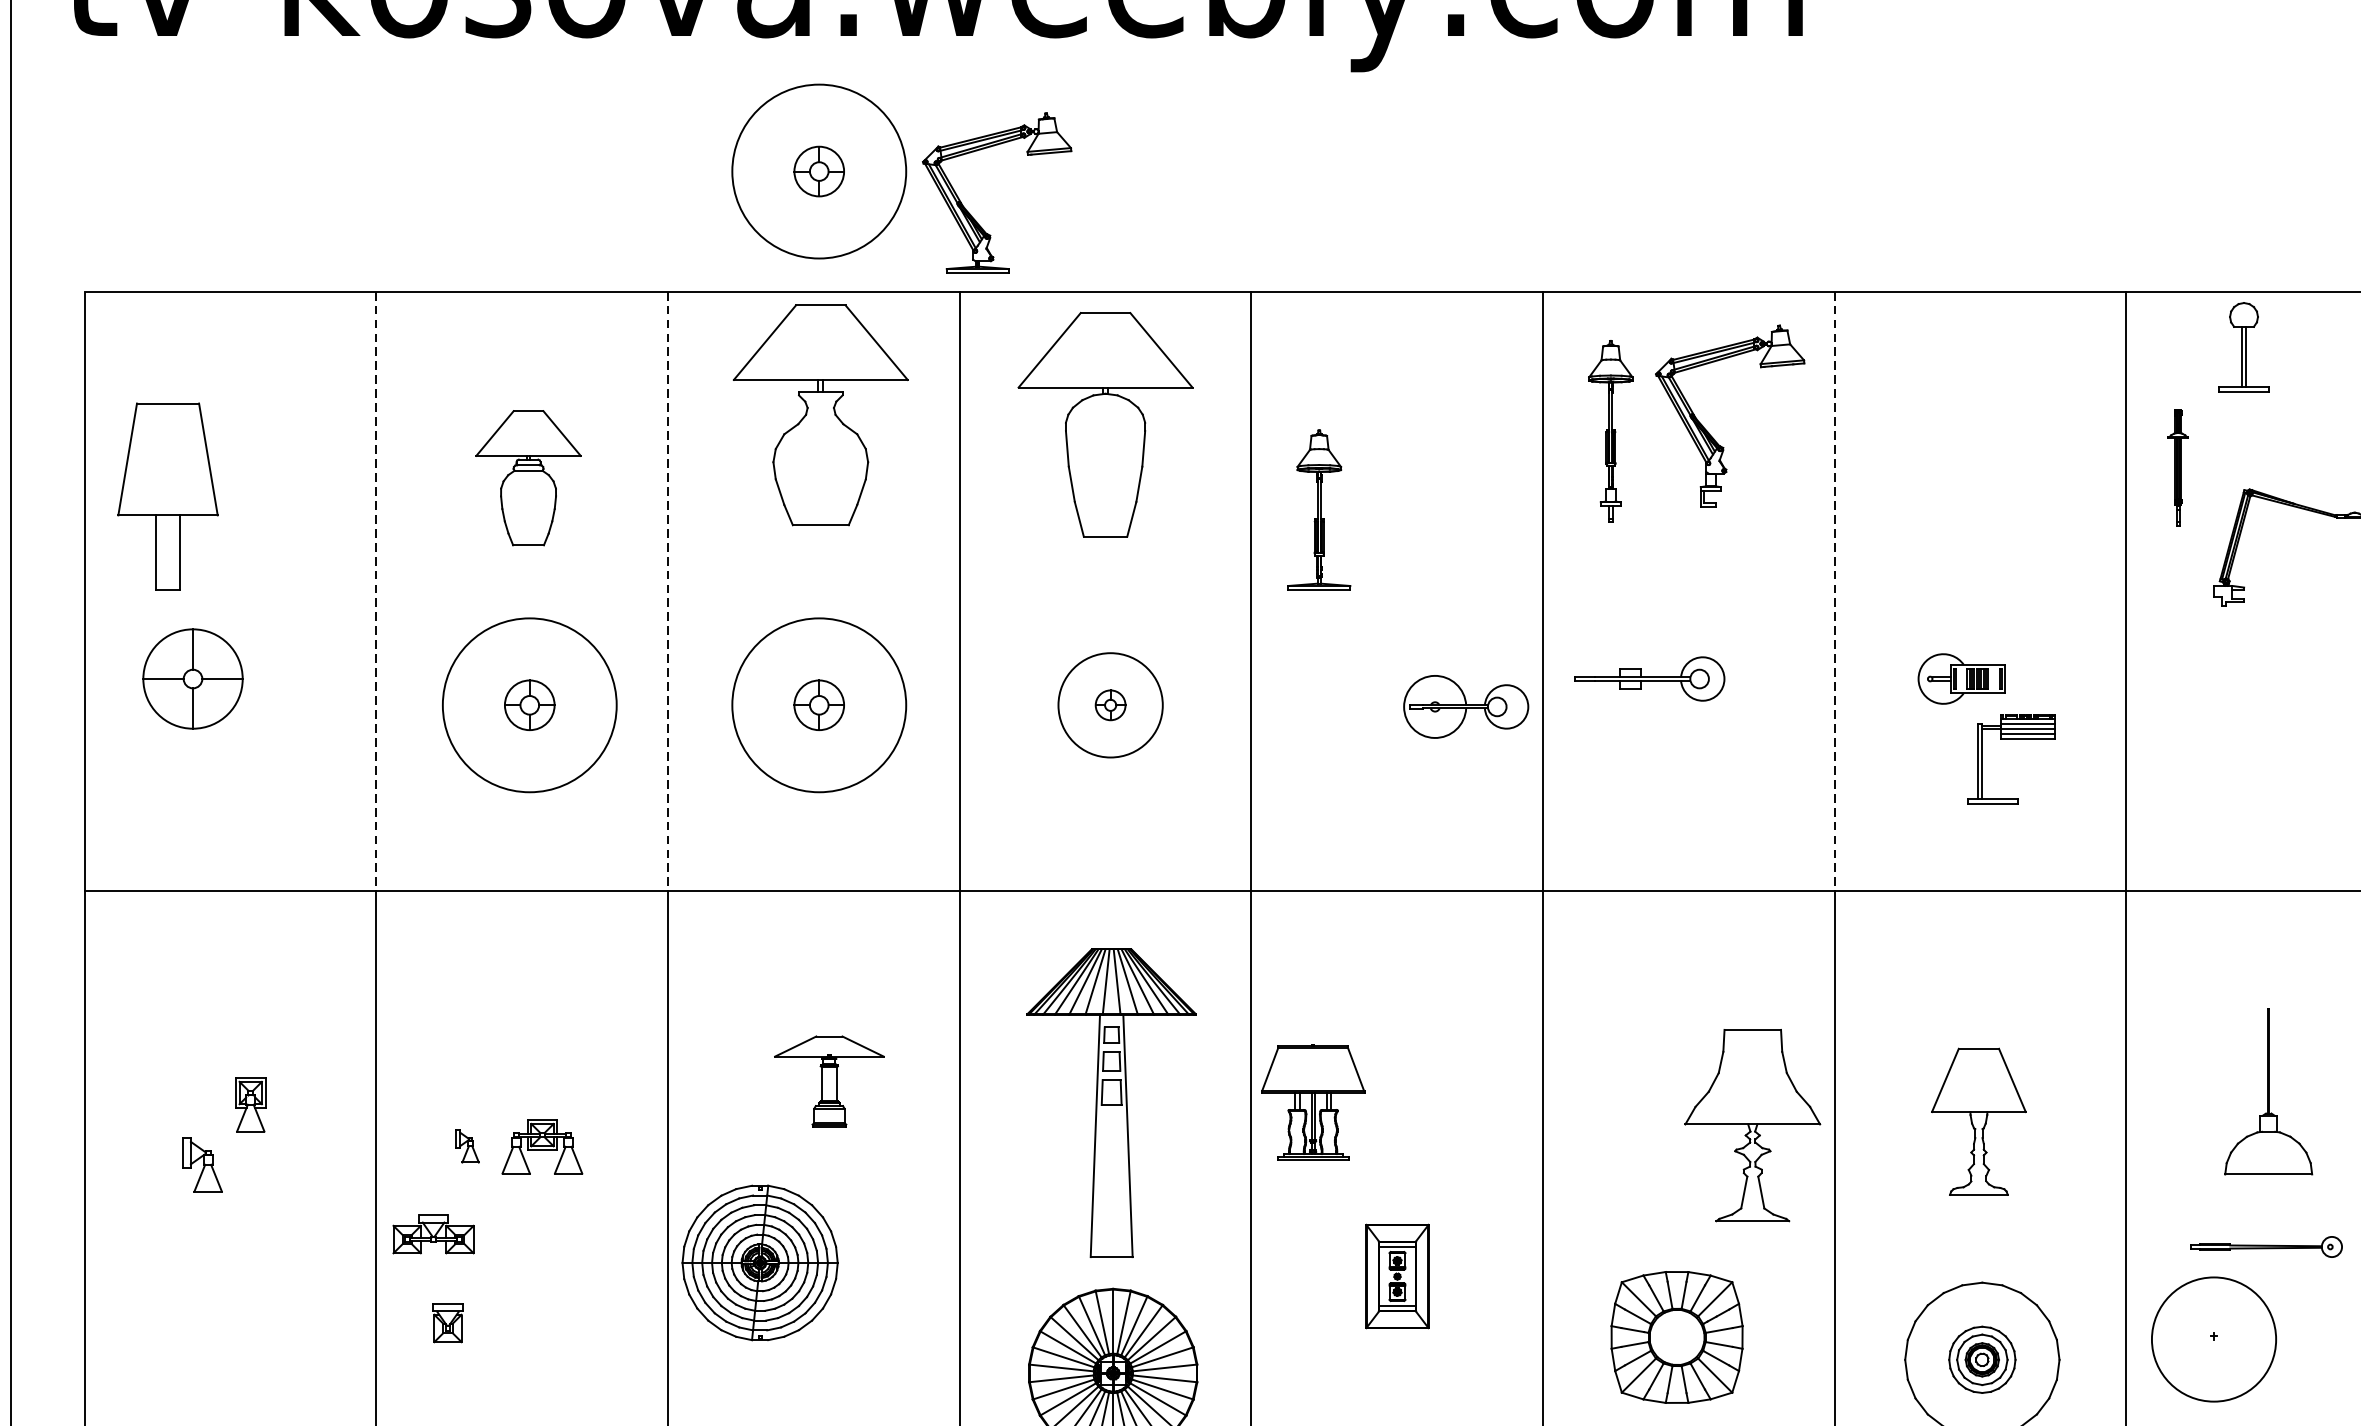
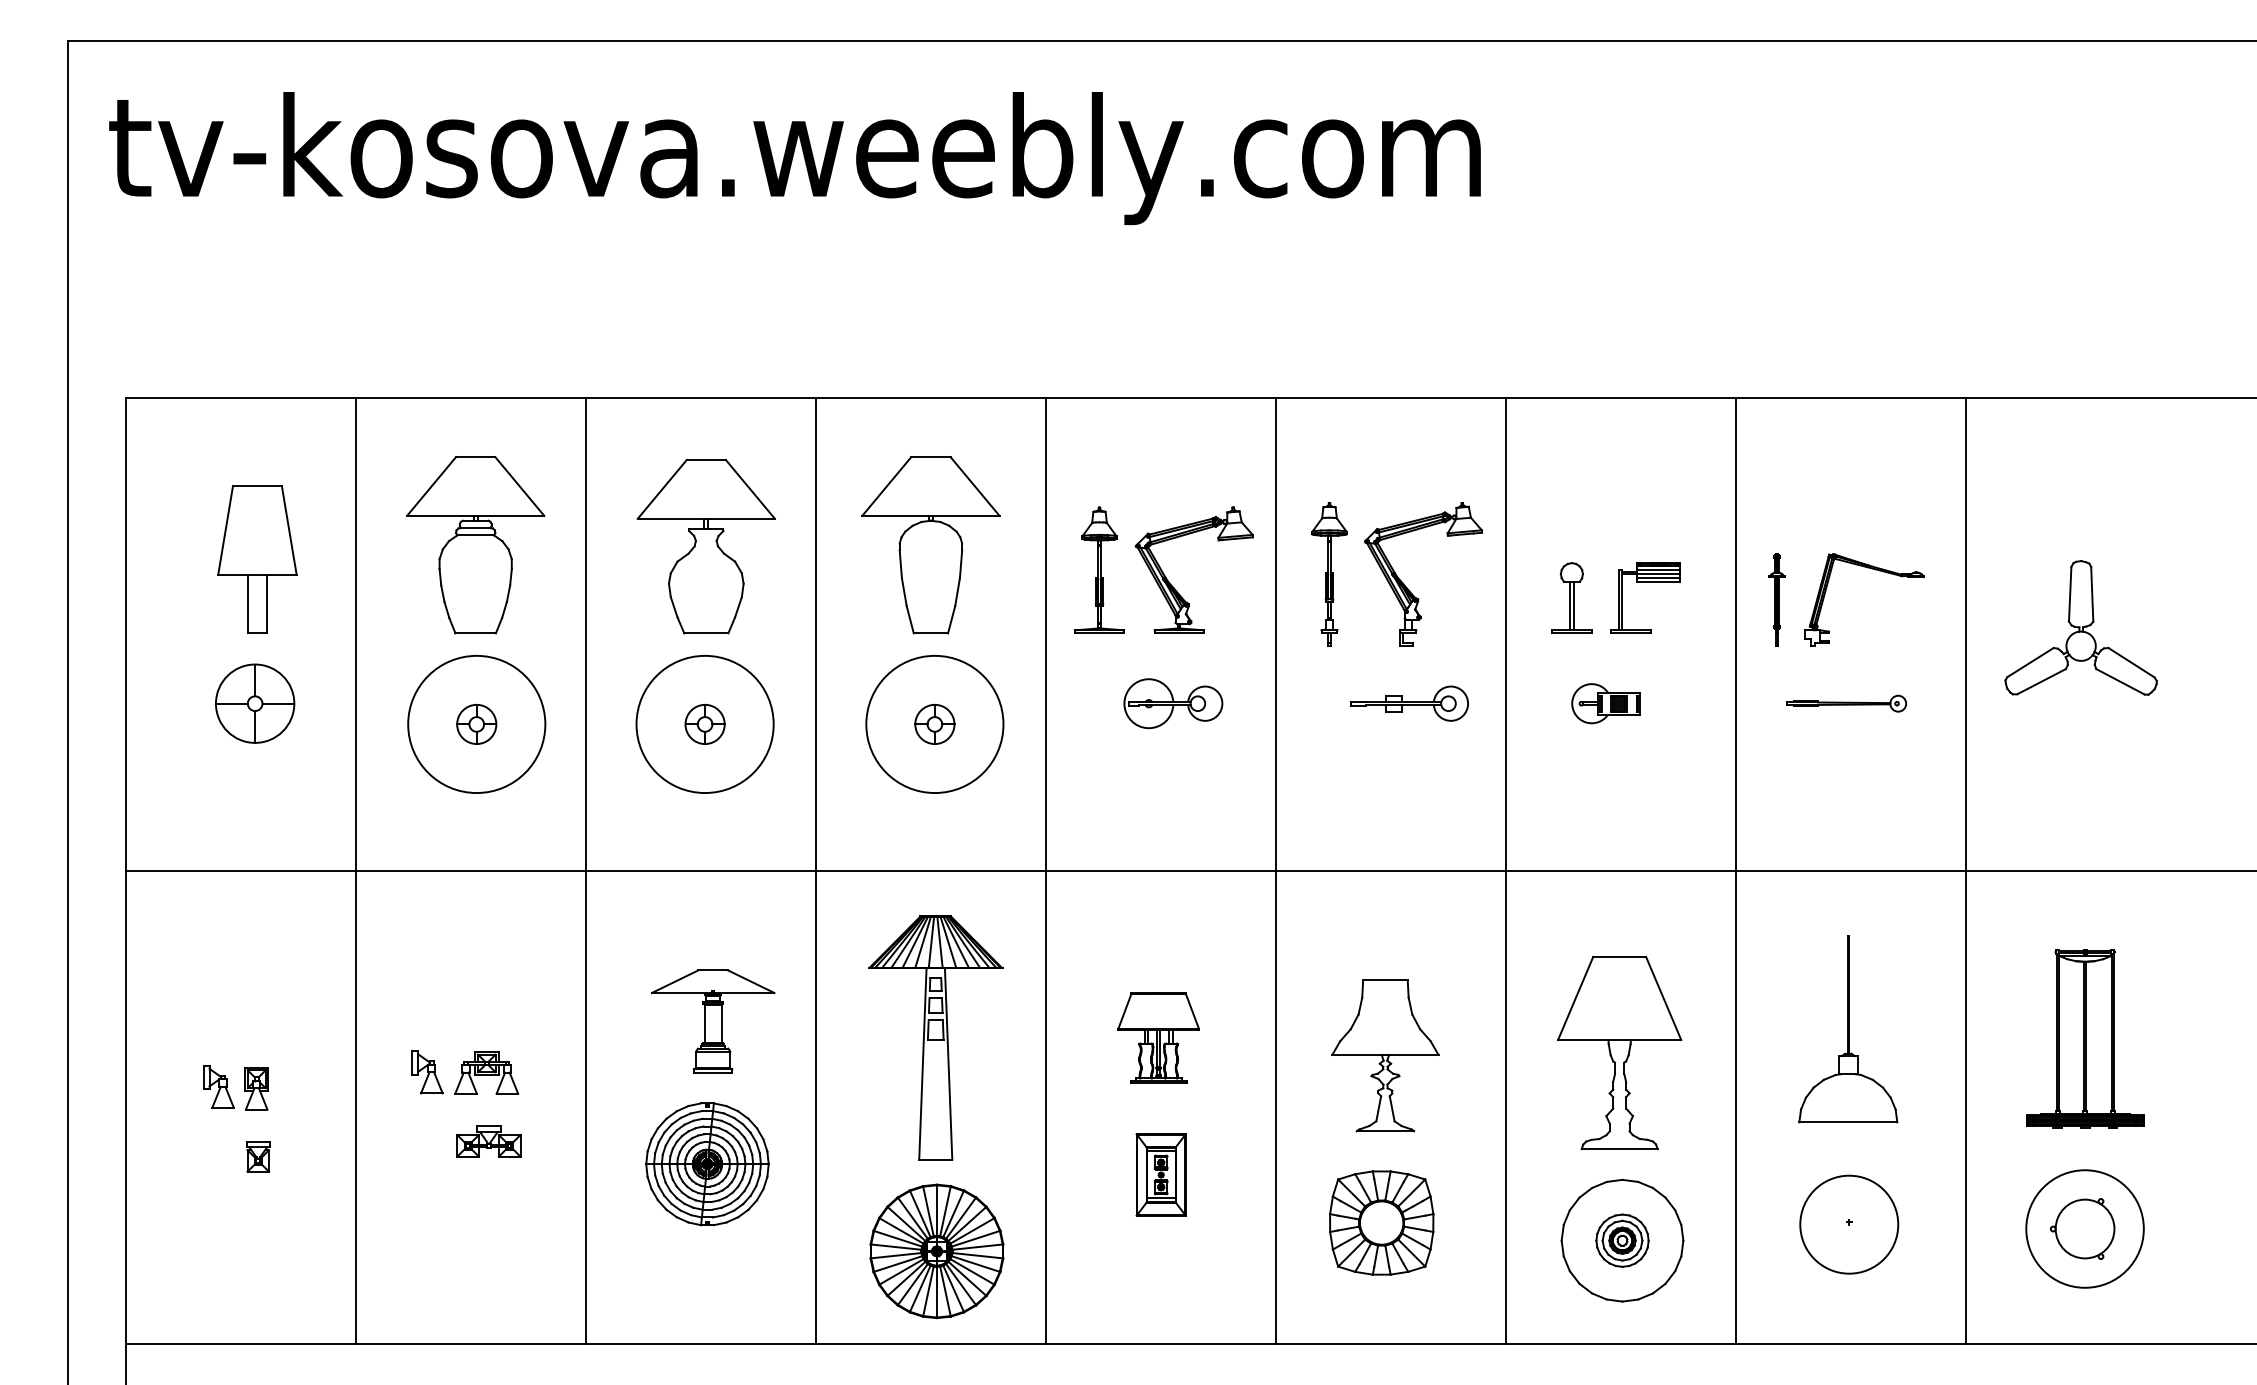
part: (818, 171) -> (704, 303), removed
part: (971, 214) -> (1174, 587), moved
part: (2243, 346) -> (1571, 597), moved
part: (819, 415) -> (705, 546), moved
part: (1105, 425) -> (930, 545), moved
part: (1610, 431) -> (1329, 574), moved
part: (1711, 434) -> (1408, 588), moved
part: (2177, 467) -> (1776, 599), moved
part: (528, 478) -> (475, 545), size x1.67
part: (168, 496) -> (257, 559), moved
line: (376, 592) -> (355, 635), dashed -> solid
line: (667, 592) -> (585, 635), dashed -> solid
line: (1834, 592) -> (1505, 635), dashed -> solid
part: (193, 678) -> (255, 703), moved
part: (1650, 678) -> (1409, 703), moved
part: (1110, 705) -> (934, 724), size x1.67
part: (1466, 706) -> (1173, 703), moved
part: (2011, 739) -> (1645, 582), moved
part: (828, 1081) -> (712, 1021), size x1.43
part: (2268, 1092) -> (1848, 1029), size x1.43
part: (1312, 1102) -> (1158, 1037), moved
part: (250, 1104) -> (256, 1088), moved
part: (1978, 1121) -> (1619, 1052), size x1.67
part: (1752, 1125) -> (1385, 1055), moved
part: (467, 1146) -> (427, 1072), size x1.67
part: (433, 1234) -> (488, 1141), moved
part: (2266, 1246) -> (1846, 703), moved
part: (760, 1263) -> (707, 1164), moved
part: (448, 1322) -> (258, 1156), moved
part: (2214, 1339) -> (1849, 1224), moved

